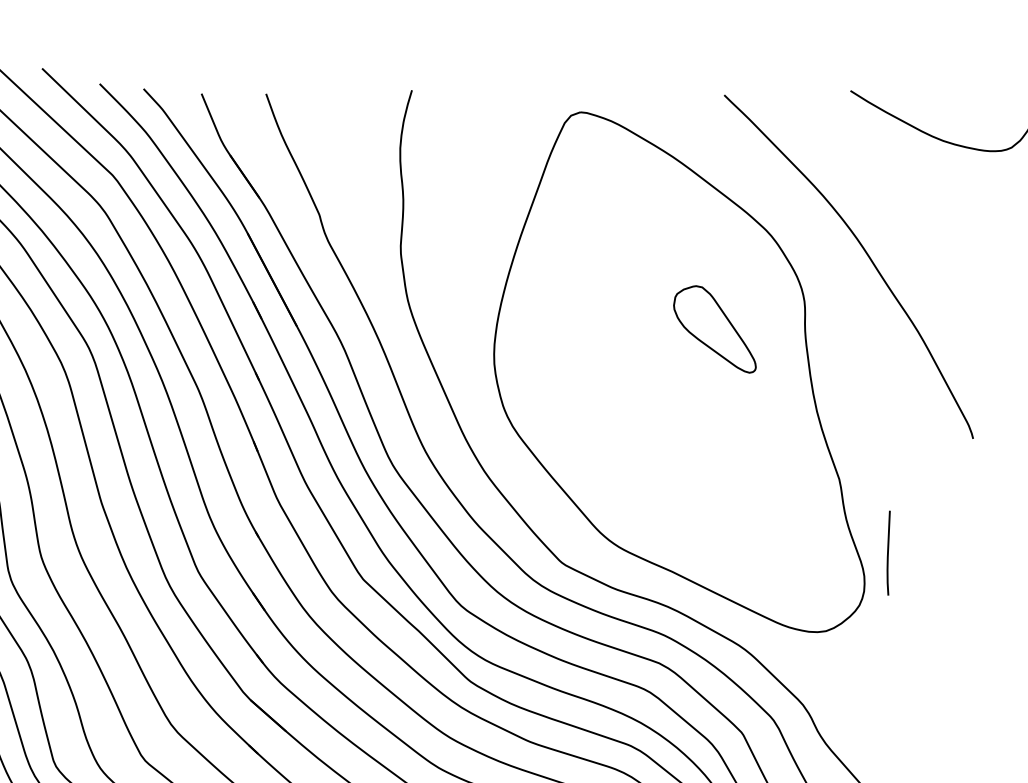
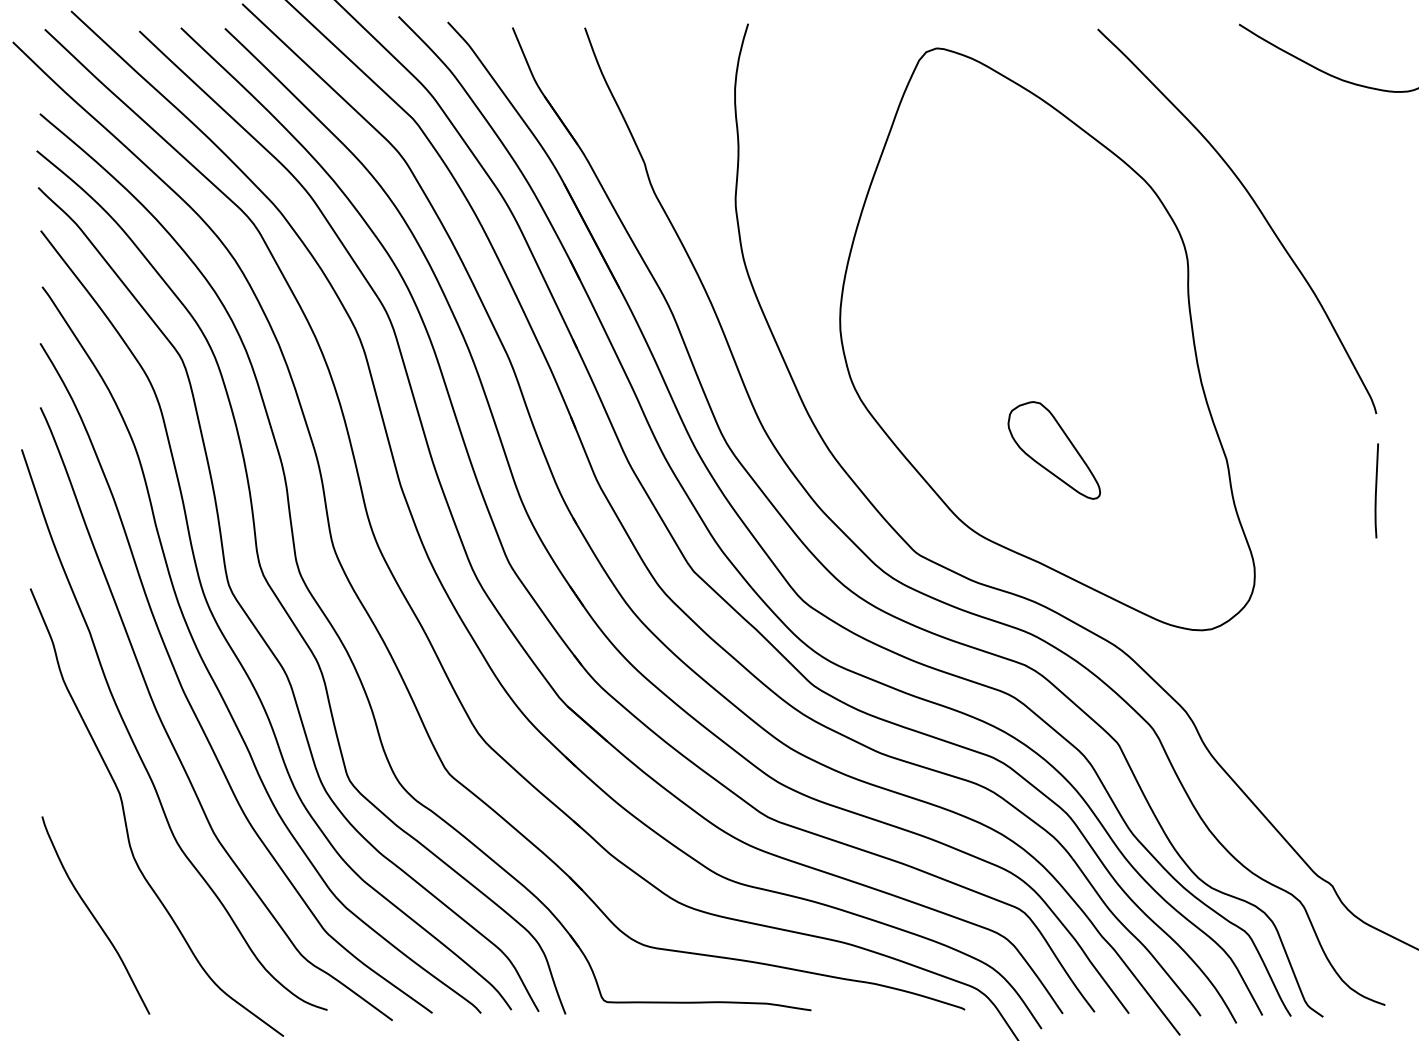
part: (714, 329) -> (1053, 450), moved
line: (888, 552) -> (1376, 490), moved

